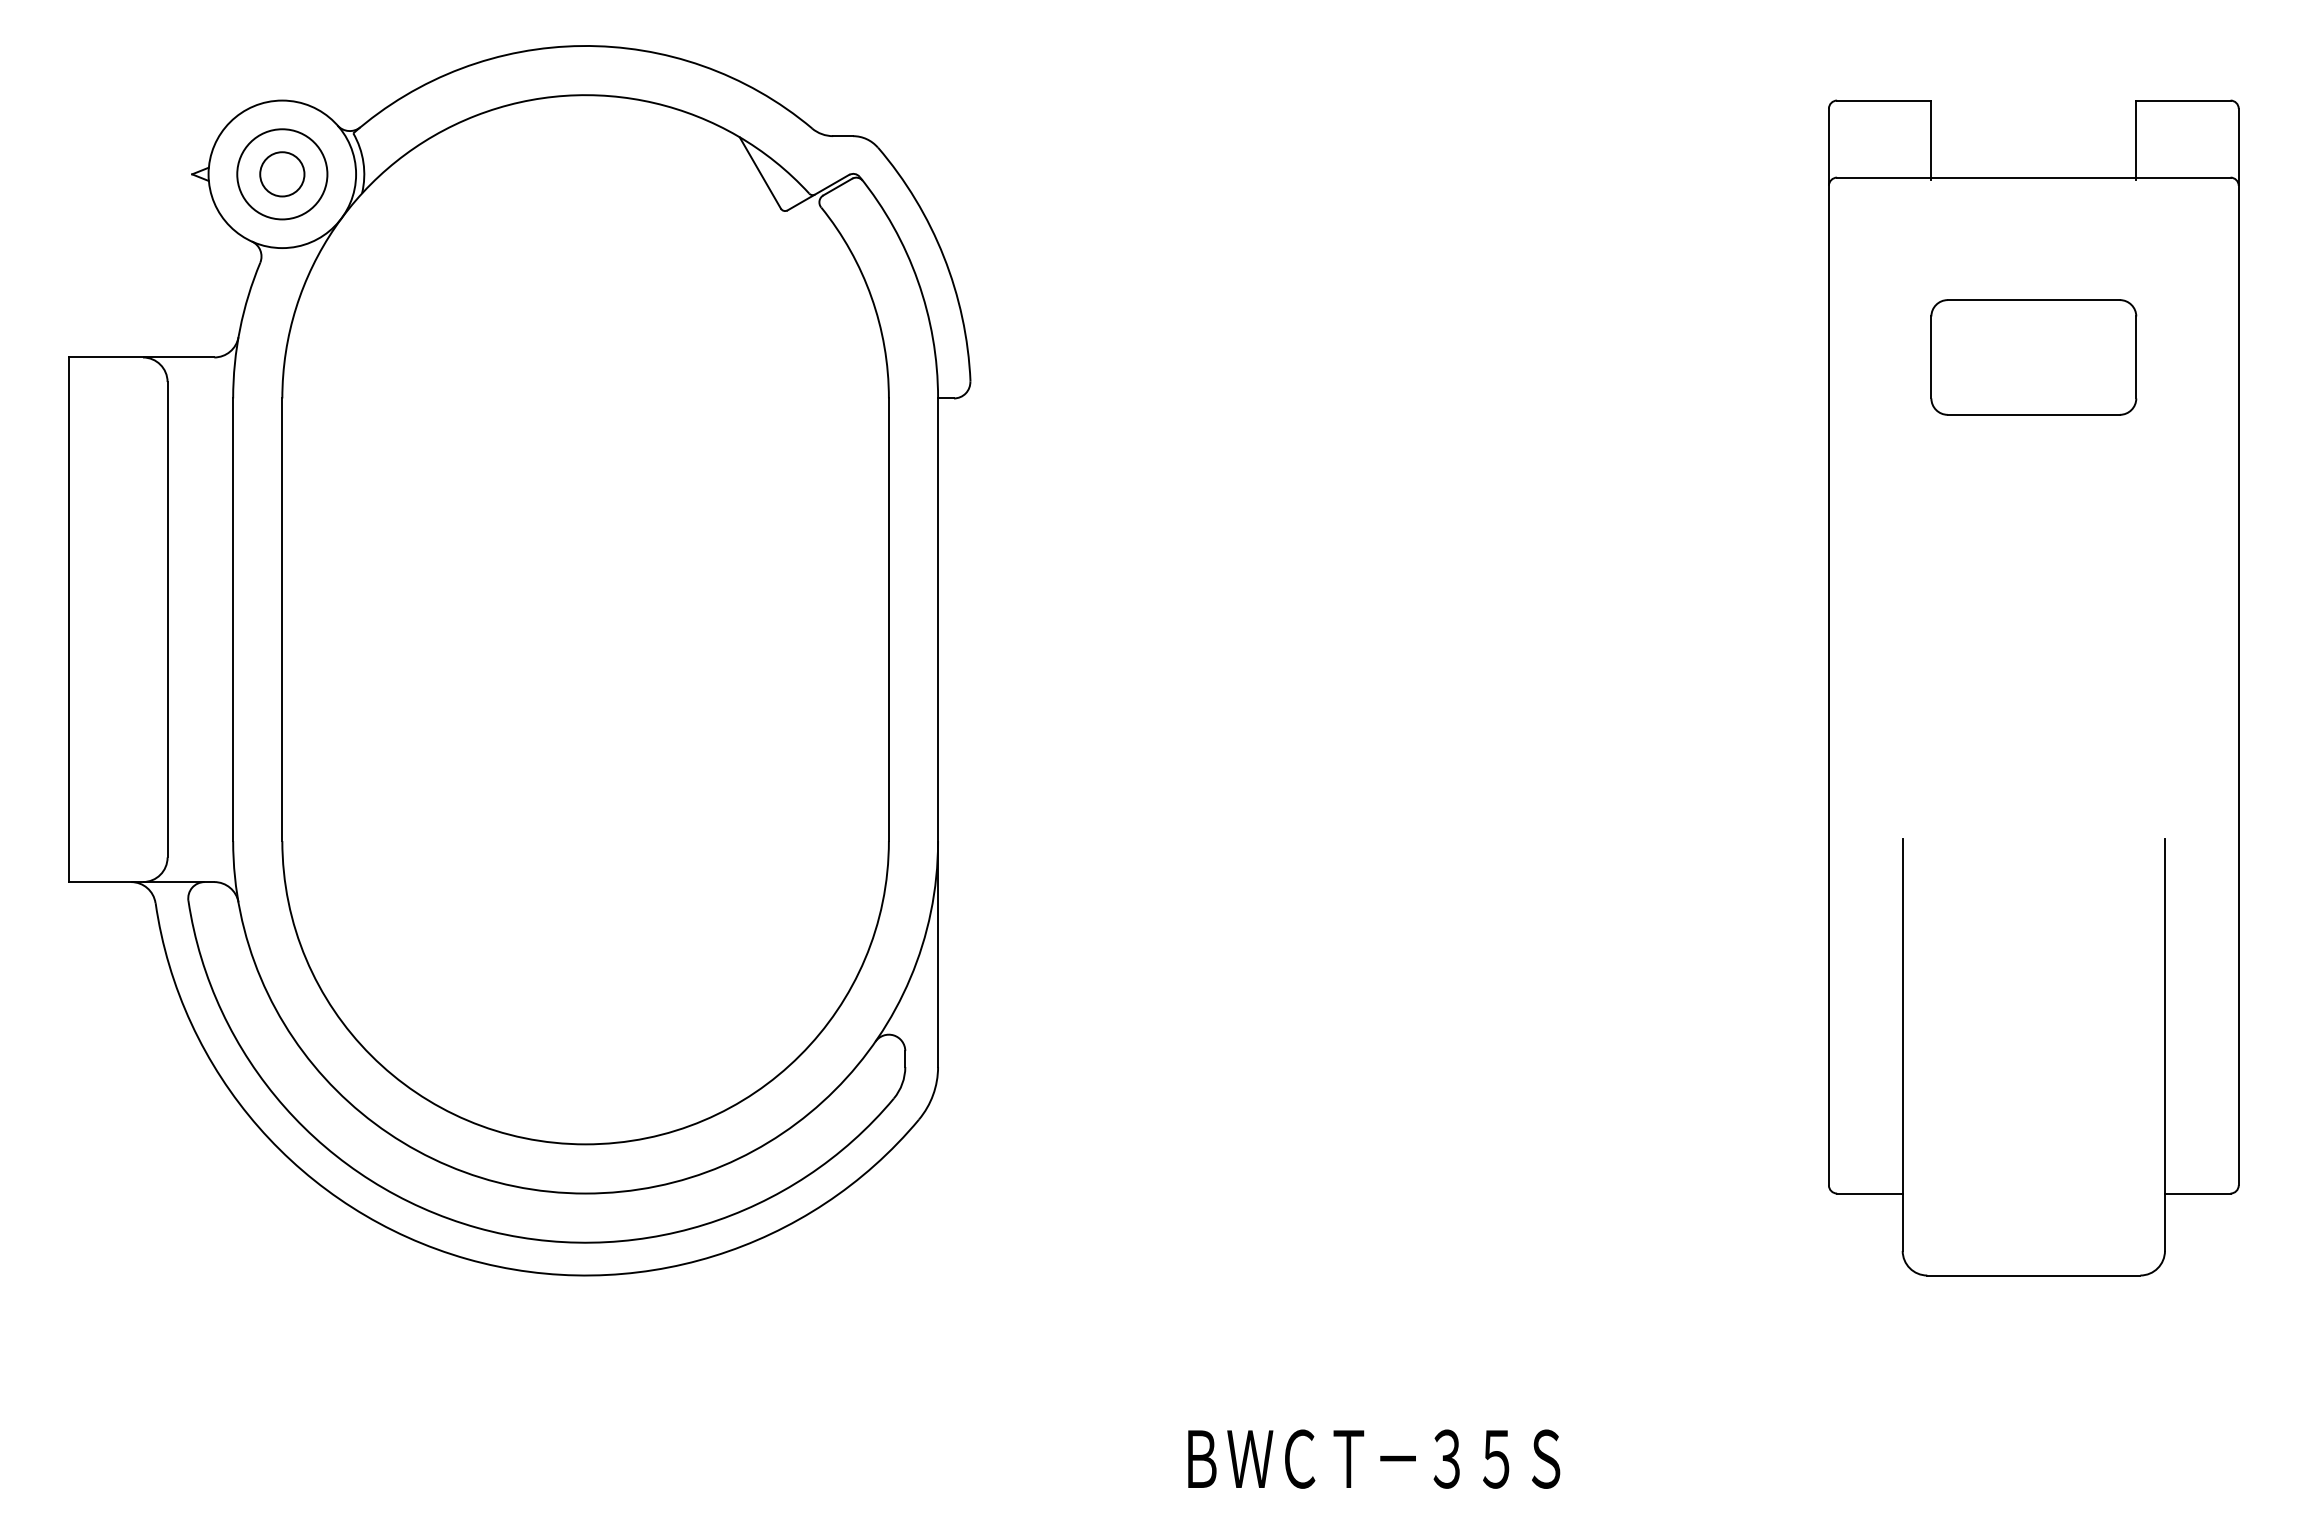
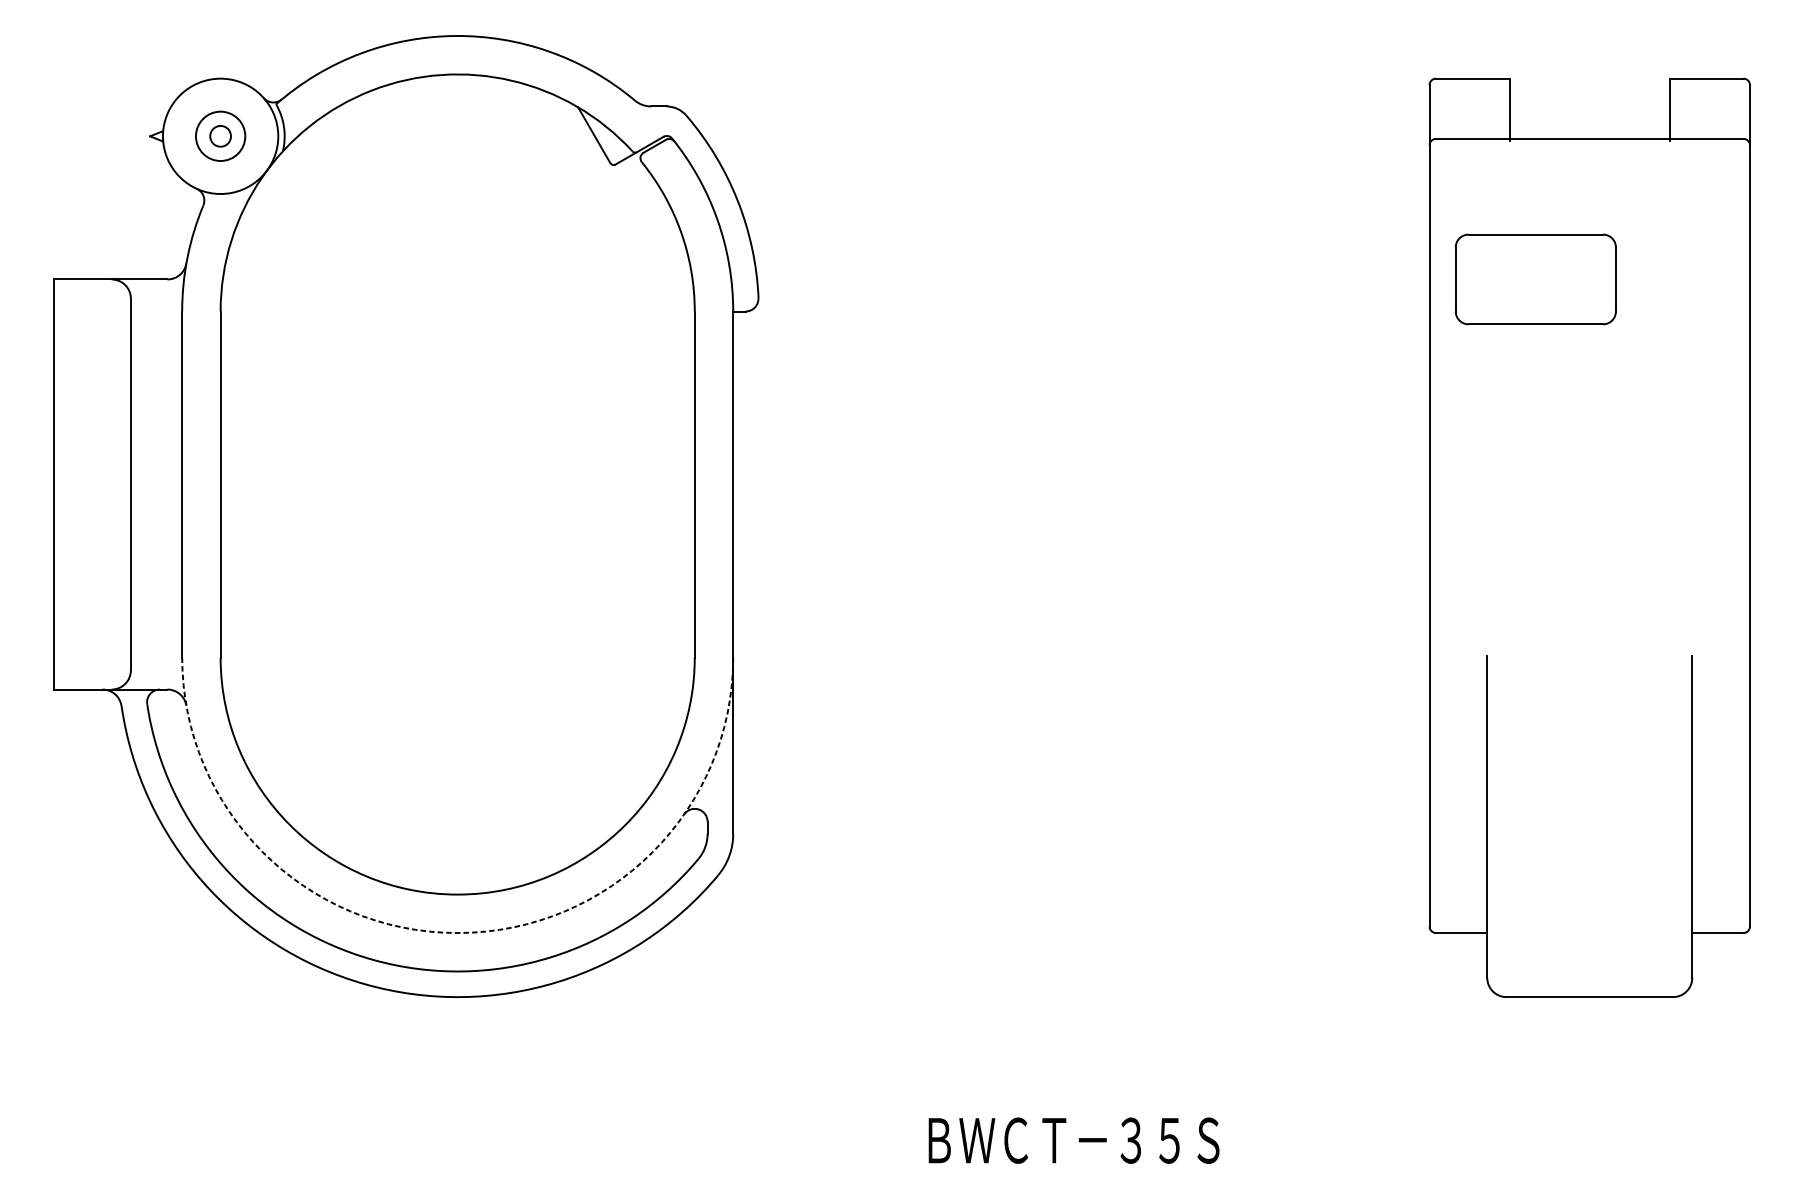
circle: (282, 174) -> (220, 136), size x0.6
circle: (282, 174) -> (220, 136), size x0.7
part: (2033, 357) -> (1535, 279), moved
arc: (585, 1193) -> (457, 933), solid -> dashed

